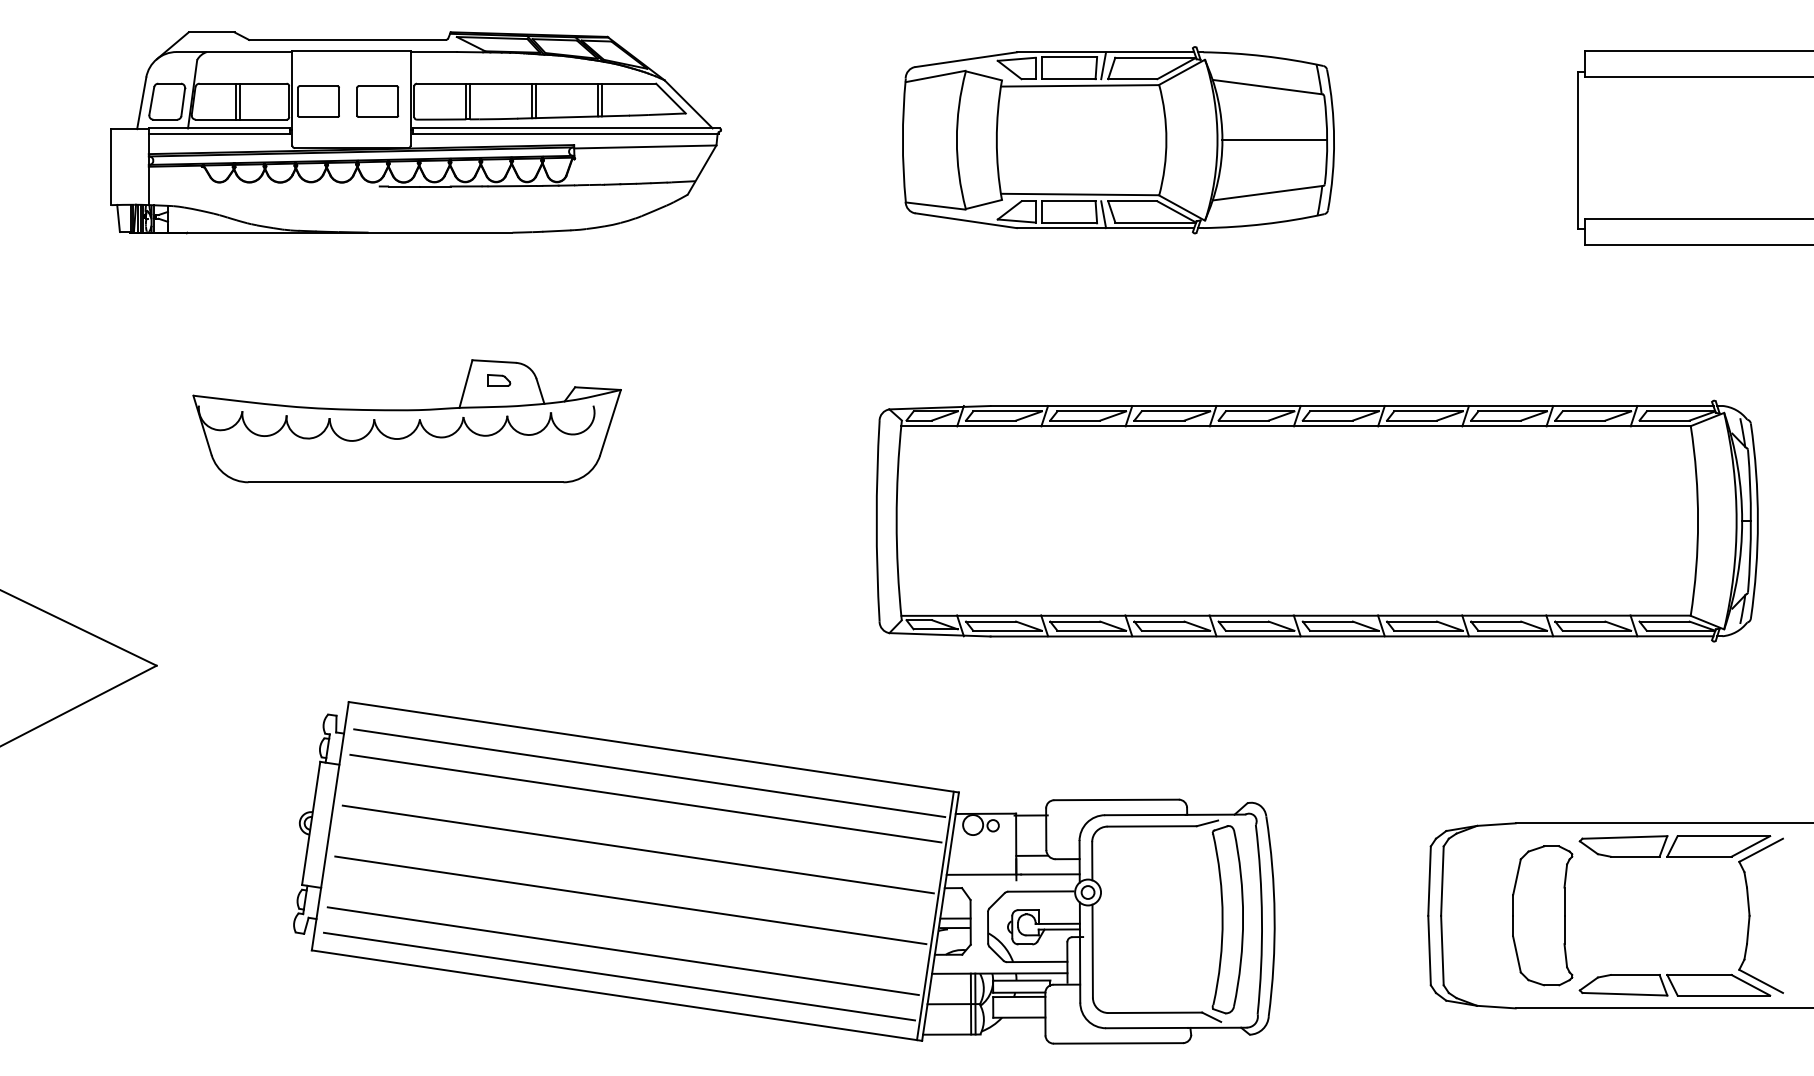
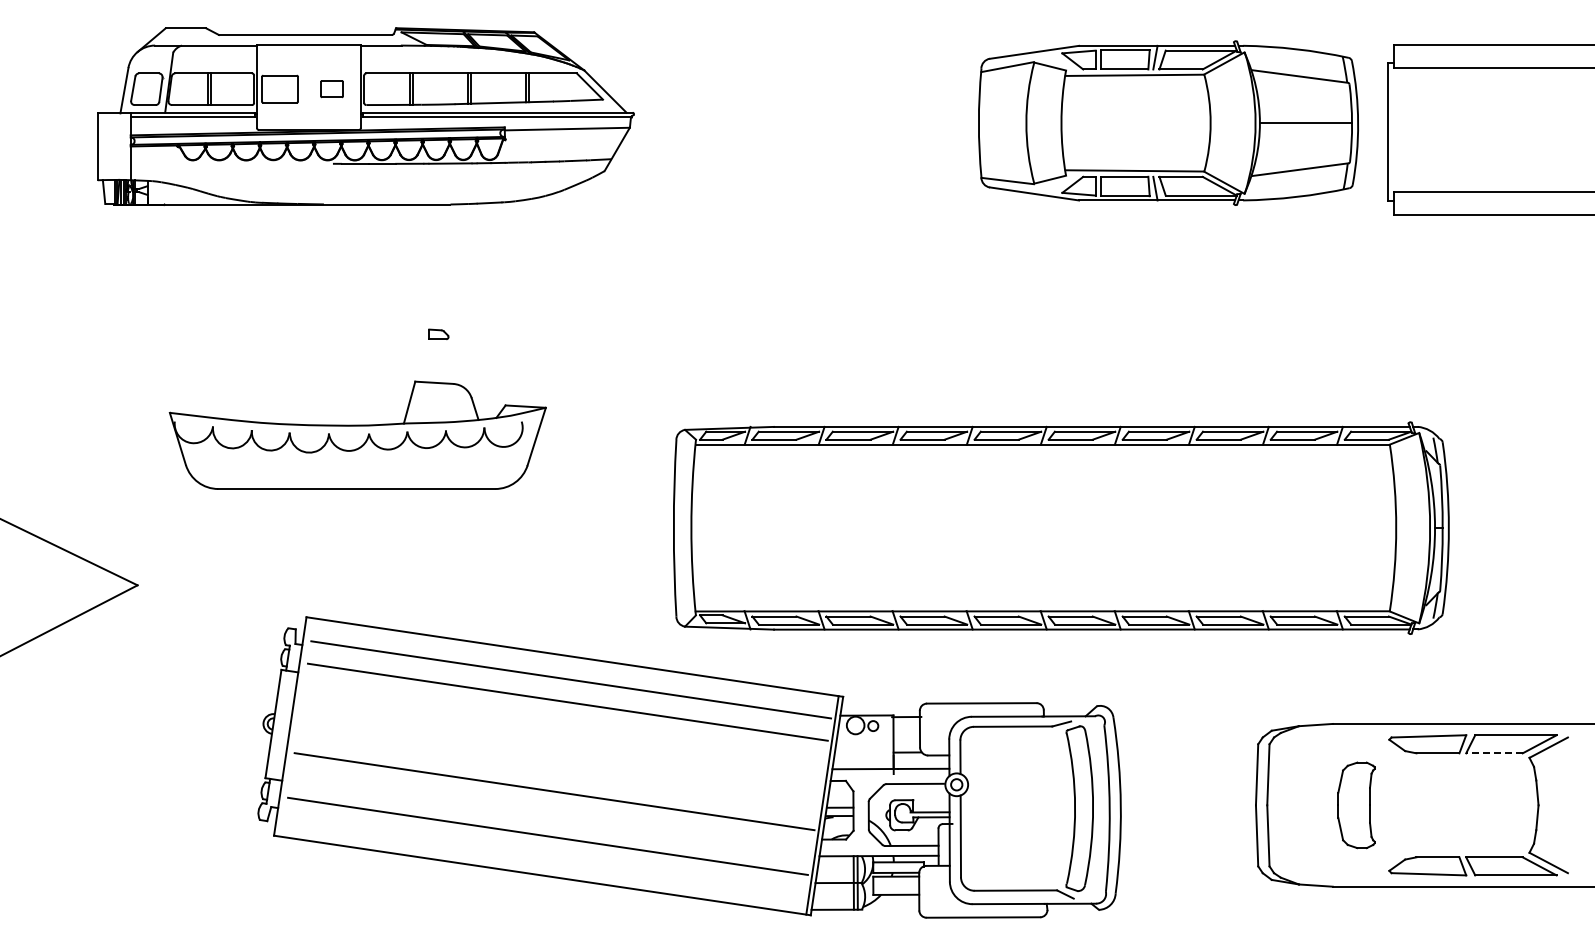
part: (377, 100) -> (331, 88), size x0.6
part: (1118, 139) -> (1168, 122), moved
part: (406, 420) -> (357, 434), moved
part: (1317, 520) -> (1061, 527), moved
line: (638, 848) -> (561, 746), removed
line: (1698, 856) -> (1493, 753), solid -> dashed
part: (1542, 916) -> (1356, 805), size x0.7
line: (619, 976) -> (544, 858), removed

